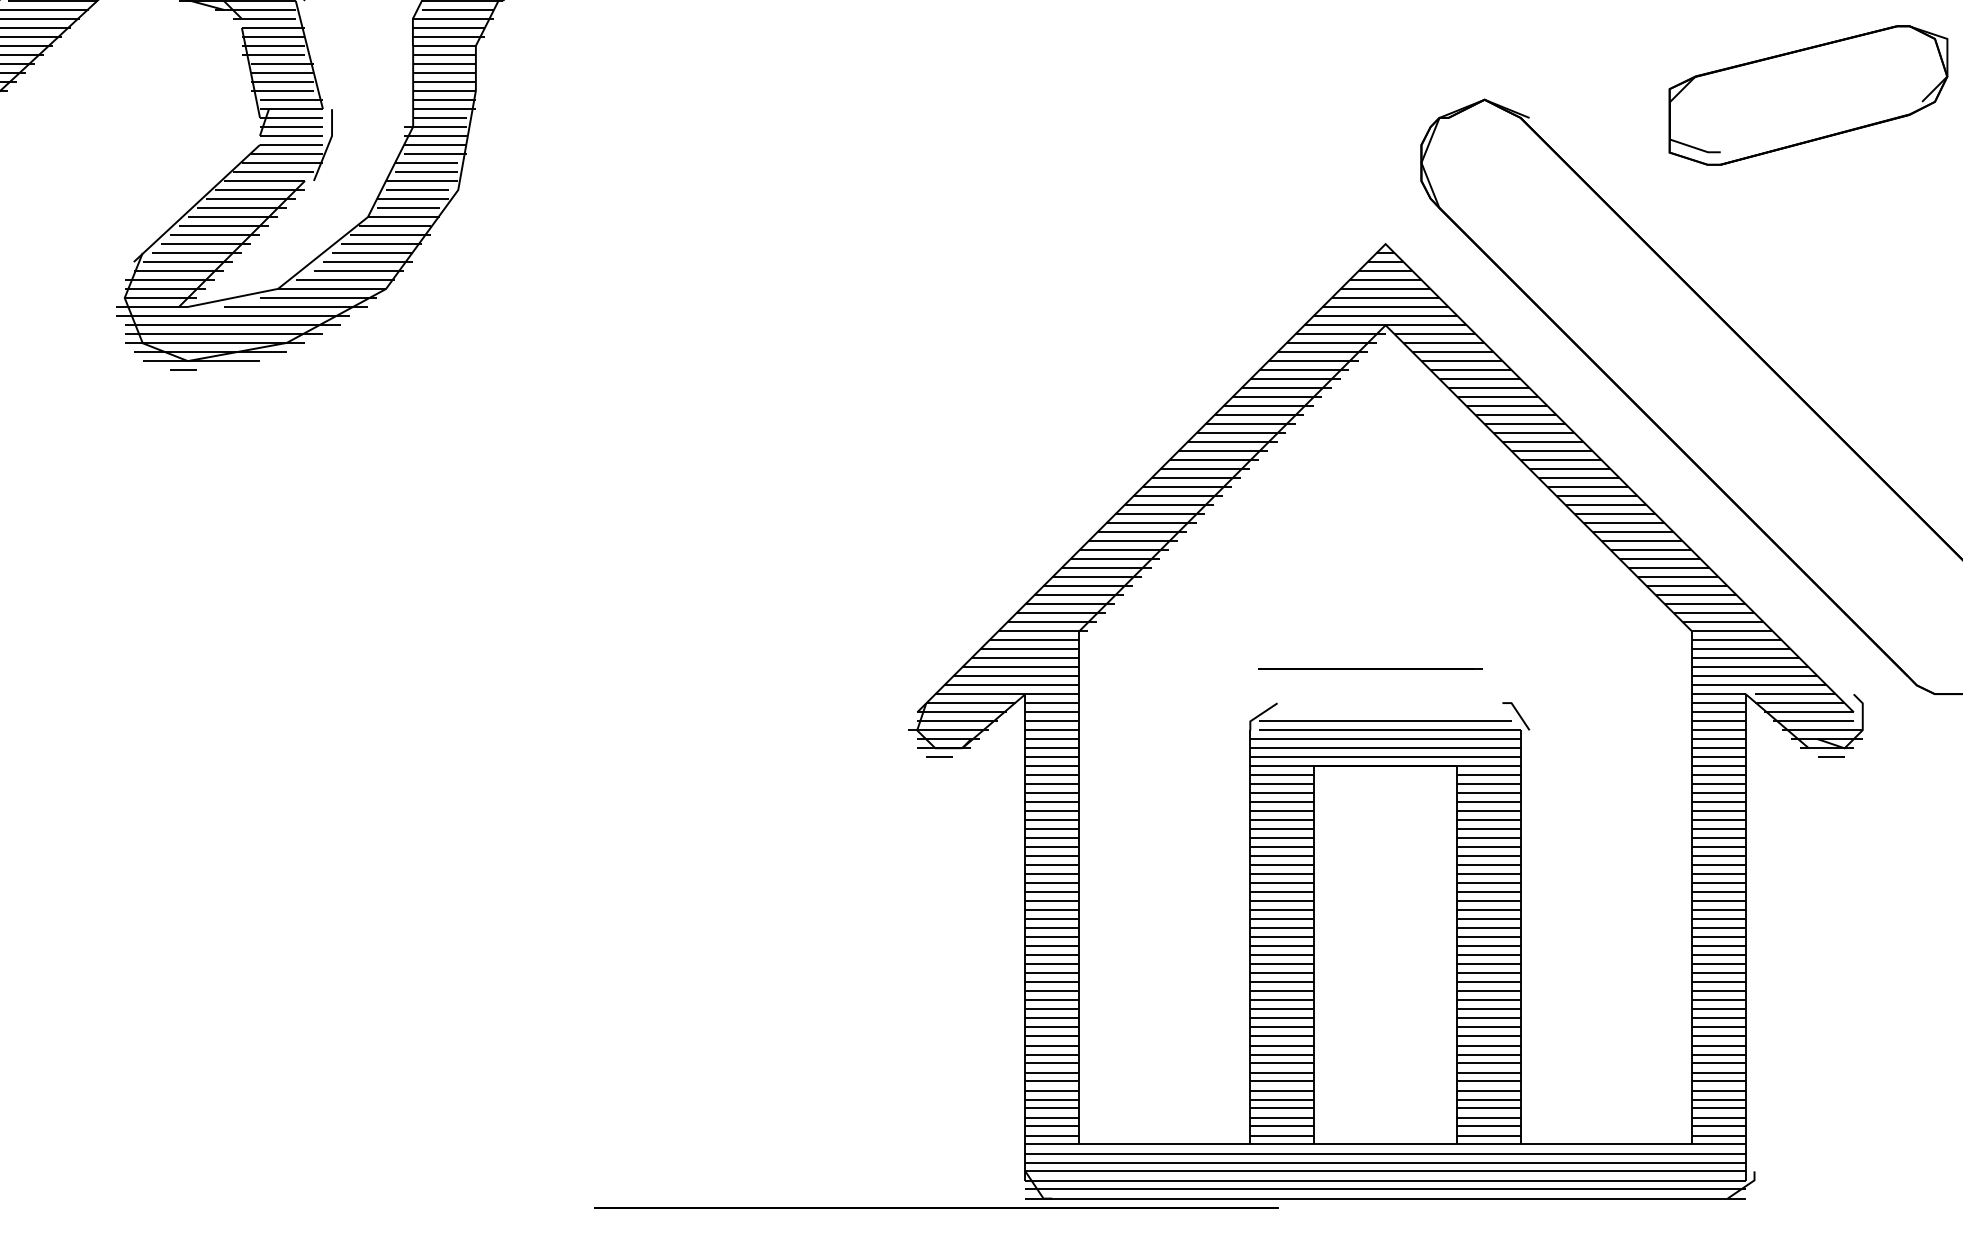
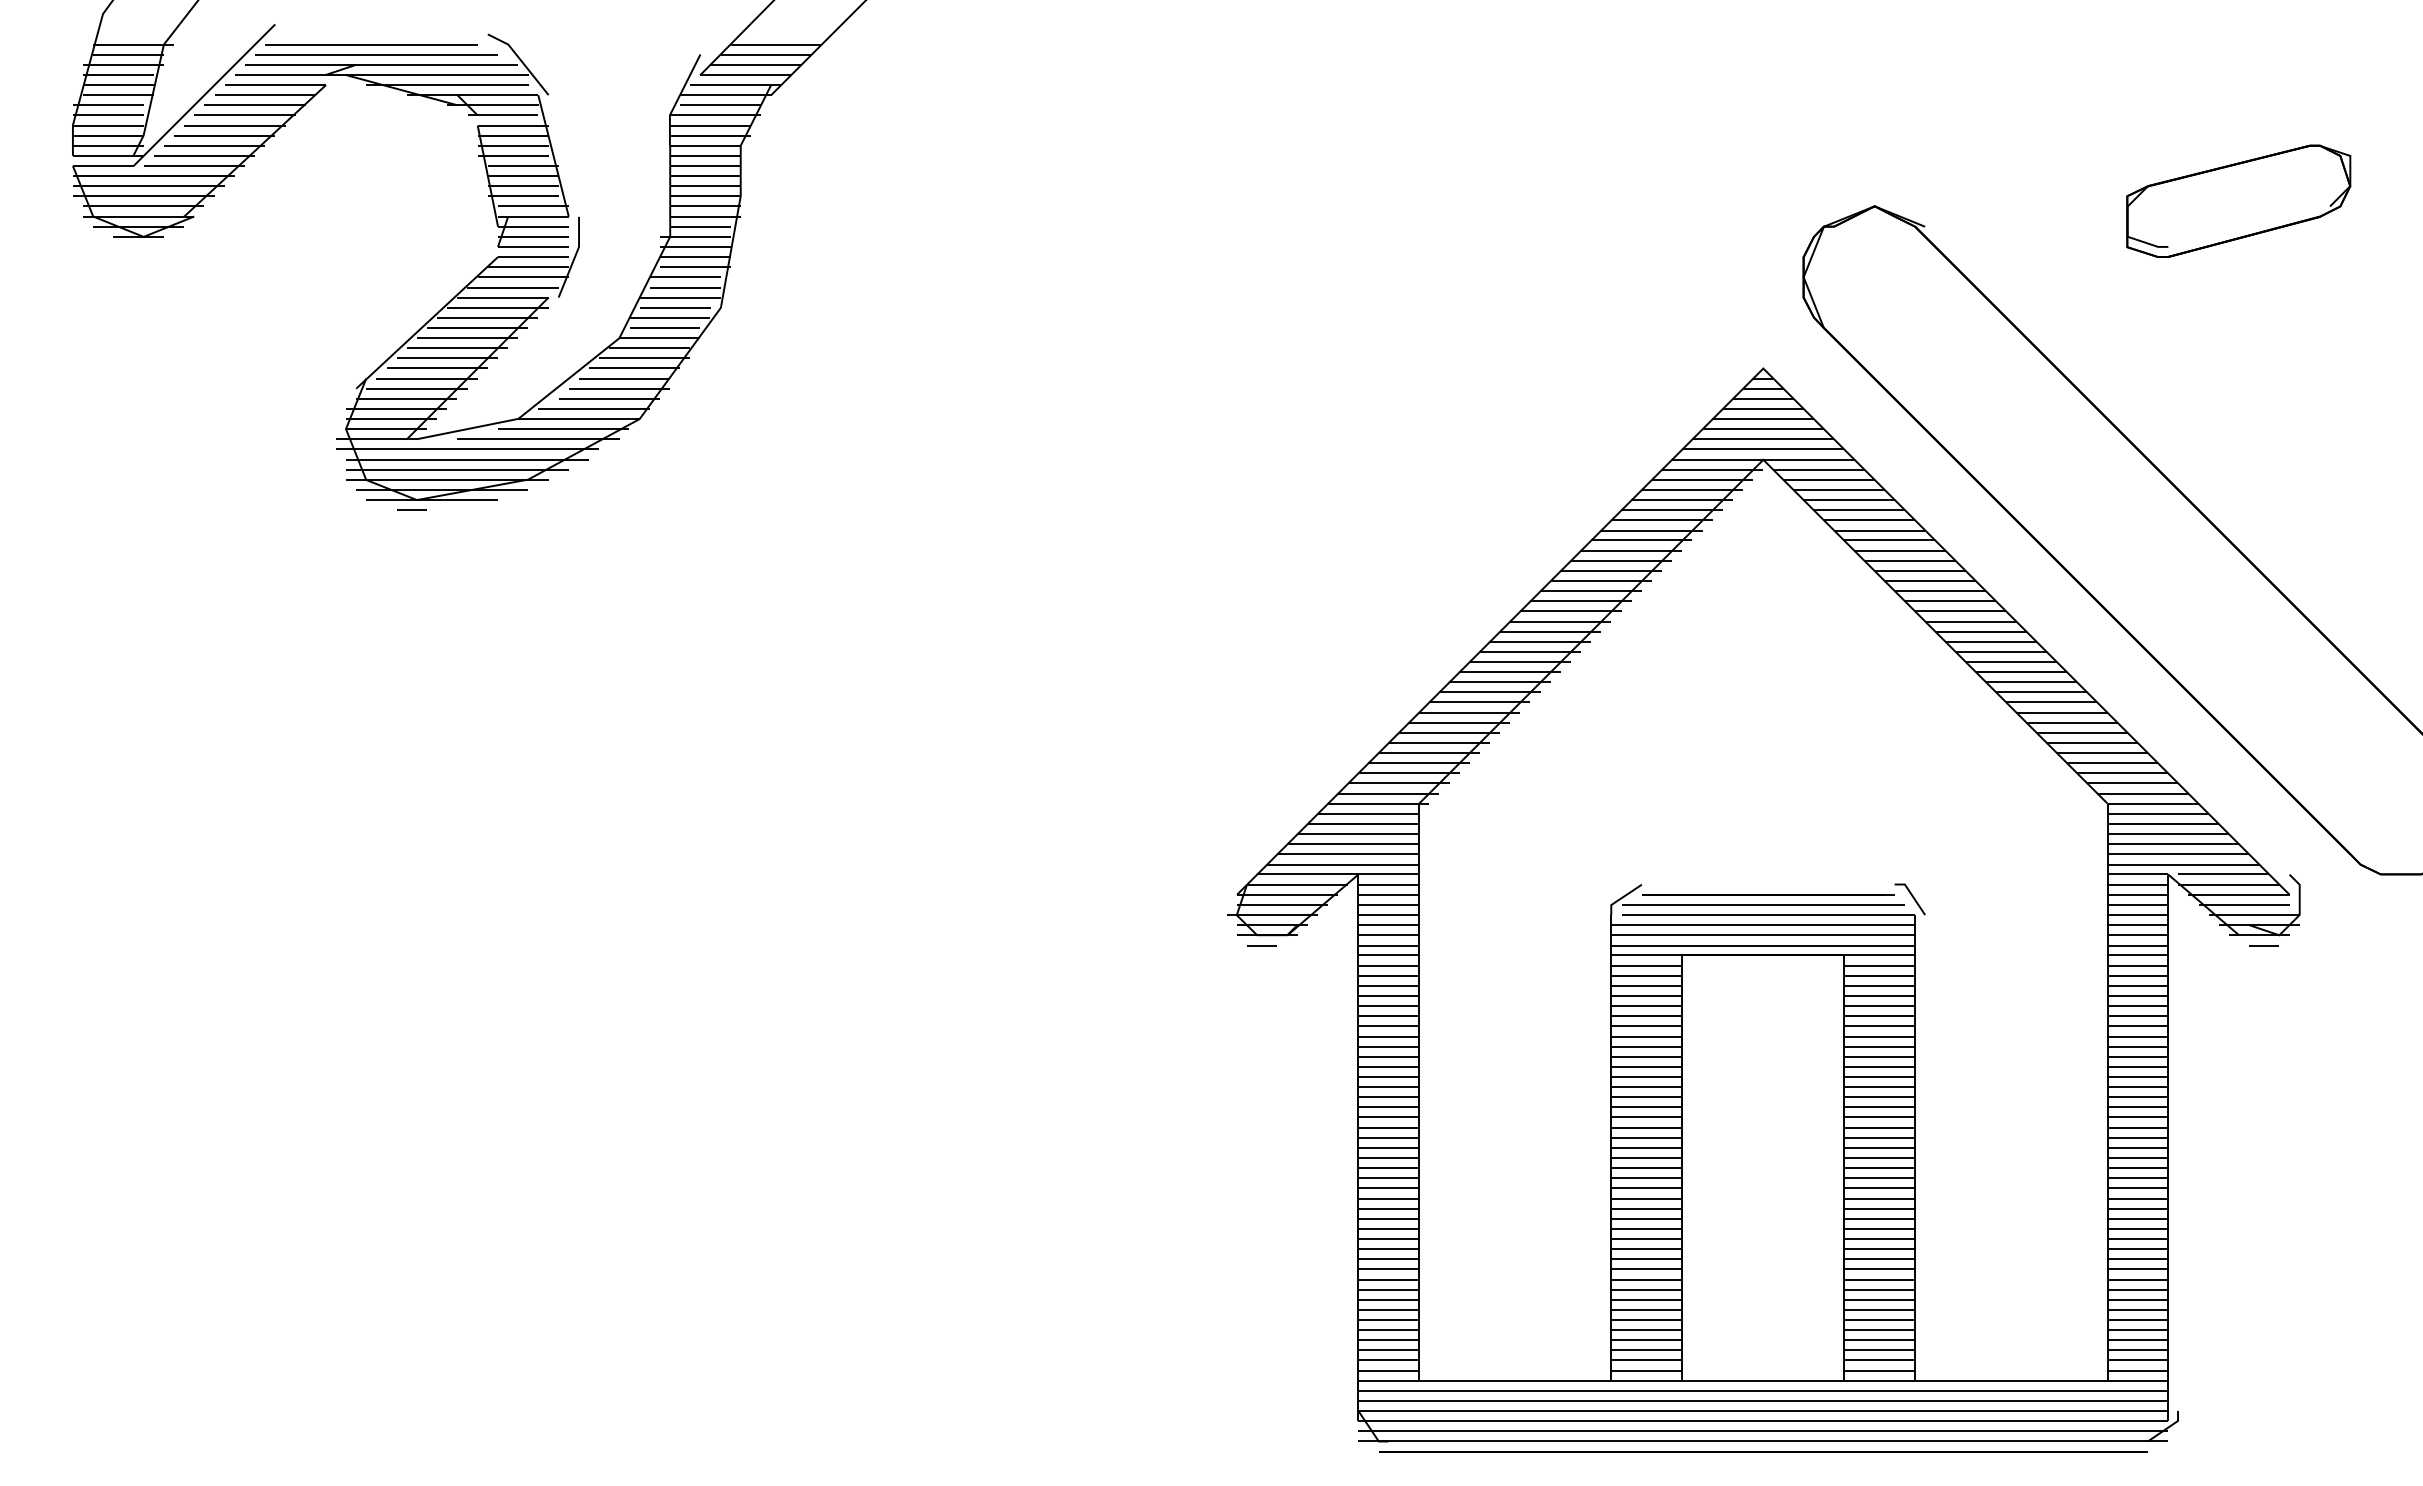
part: (1808, 94) -> (2238, 200), size x0.71
line: (1370, 668) -> (1768, 894), moved
line: (936, 1207) -> (1763, 1451), moved

